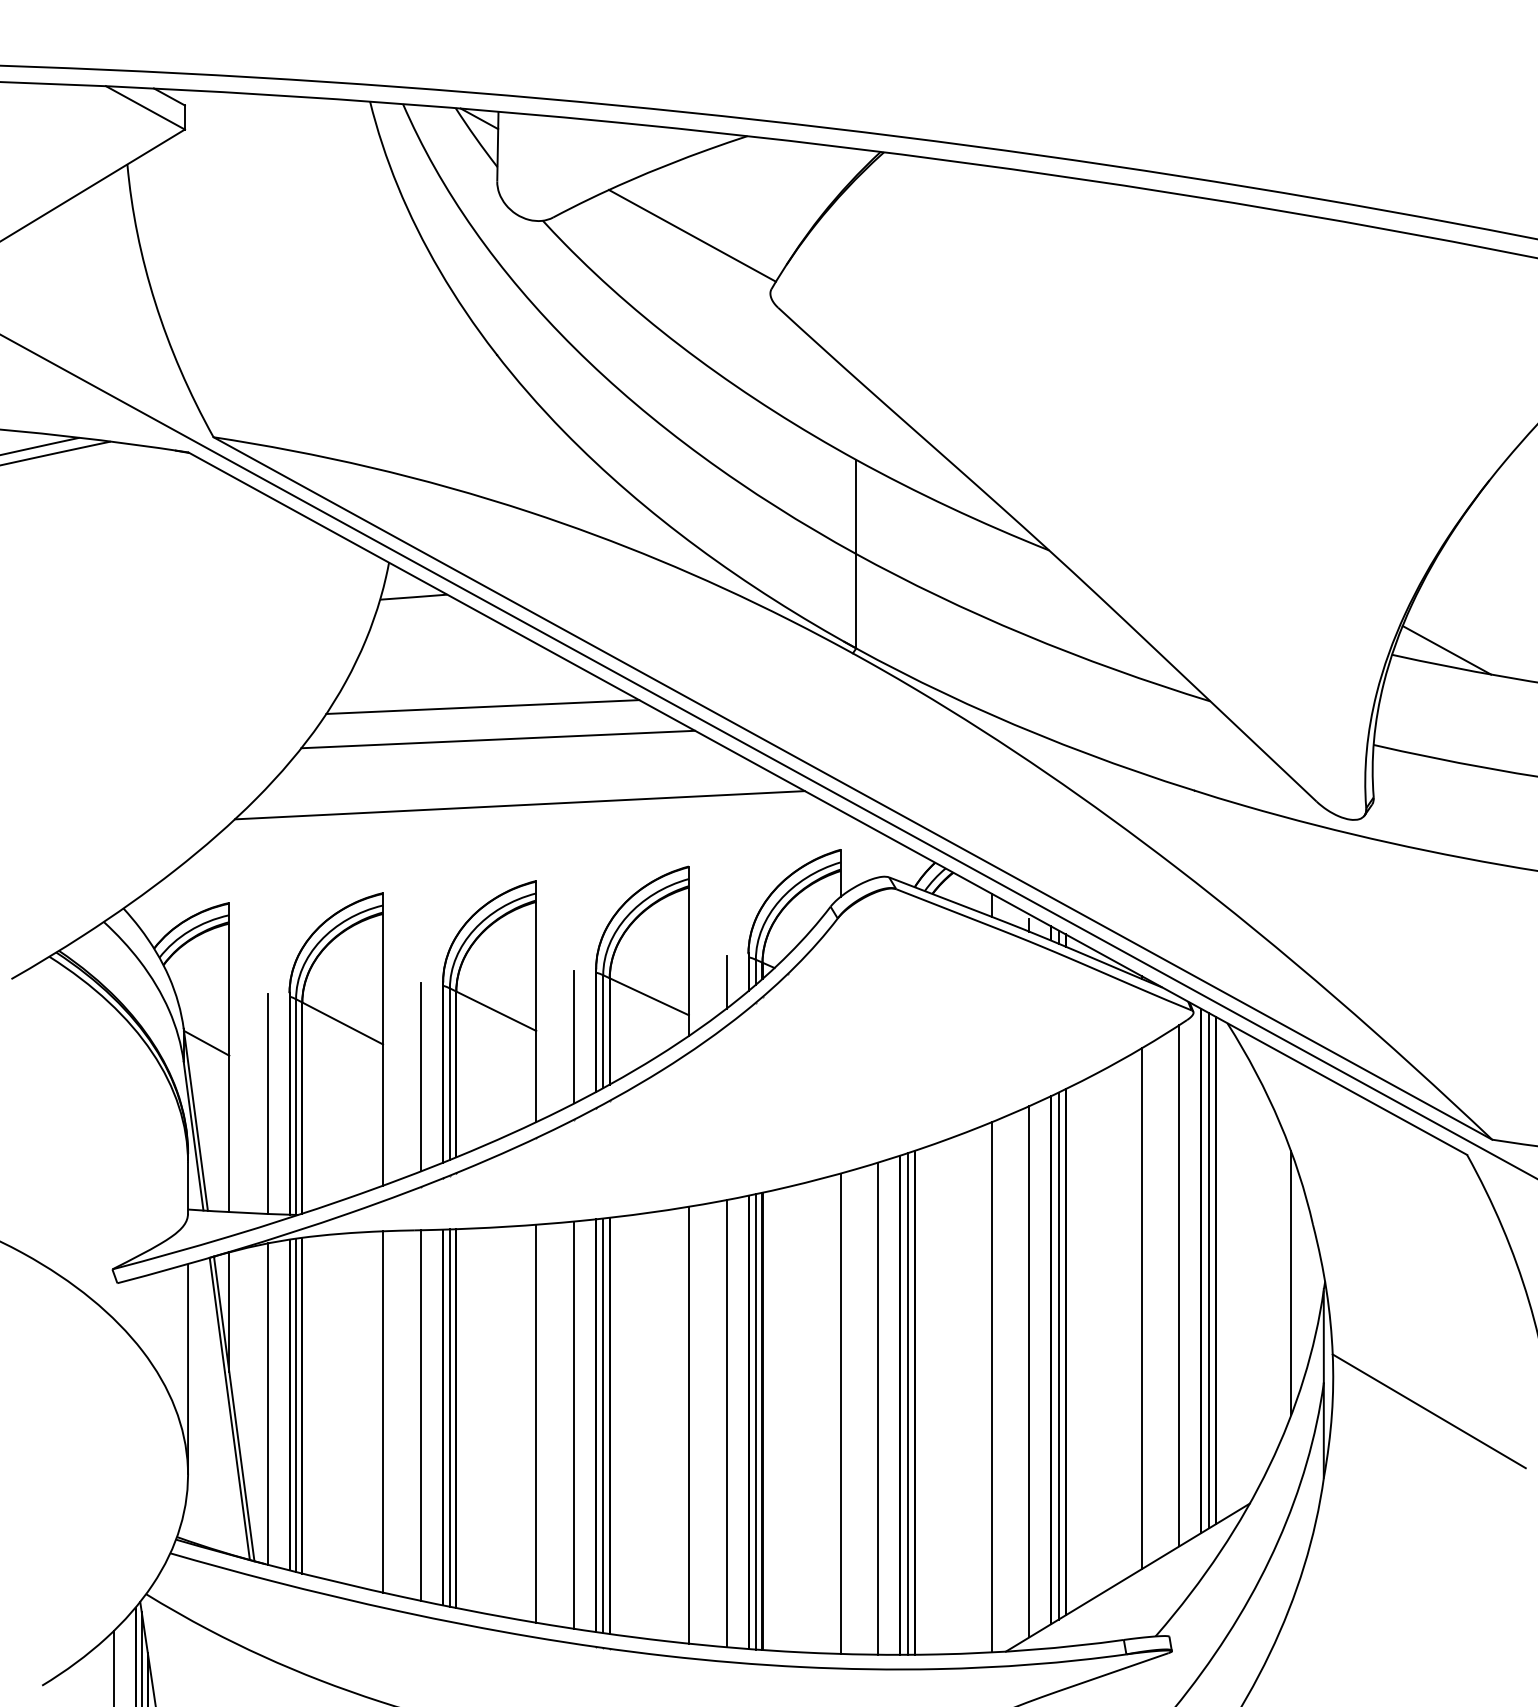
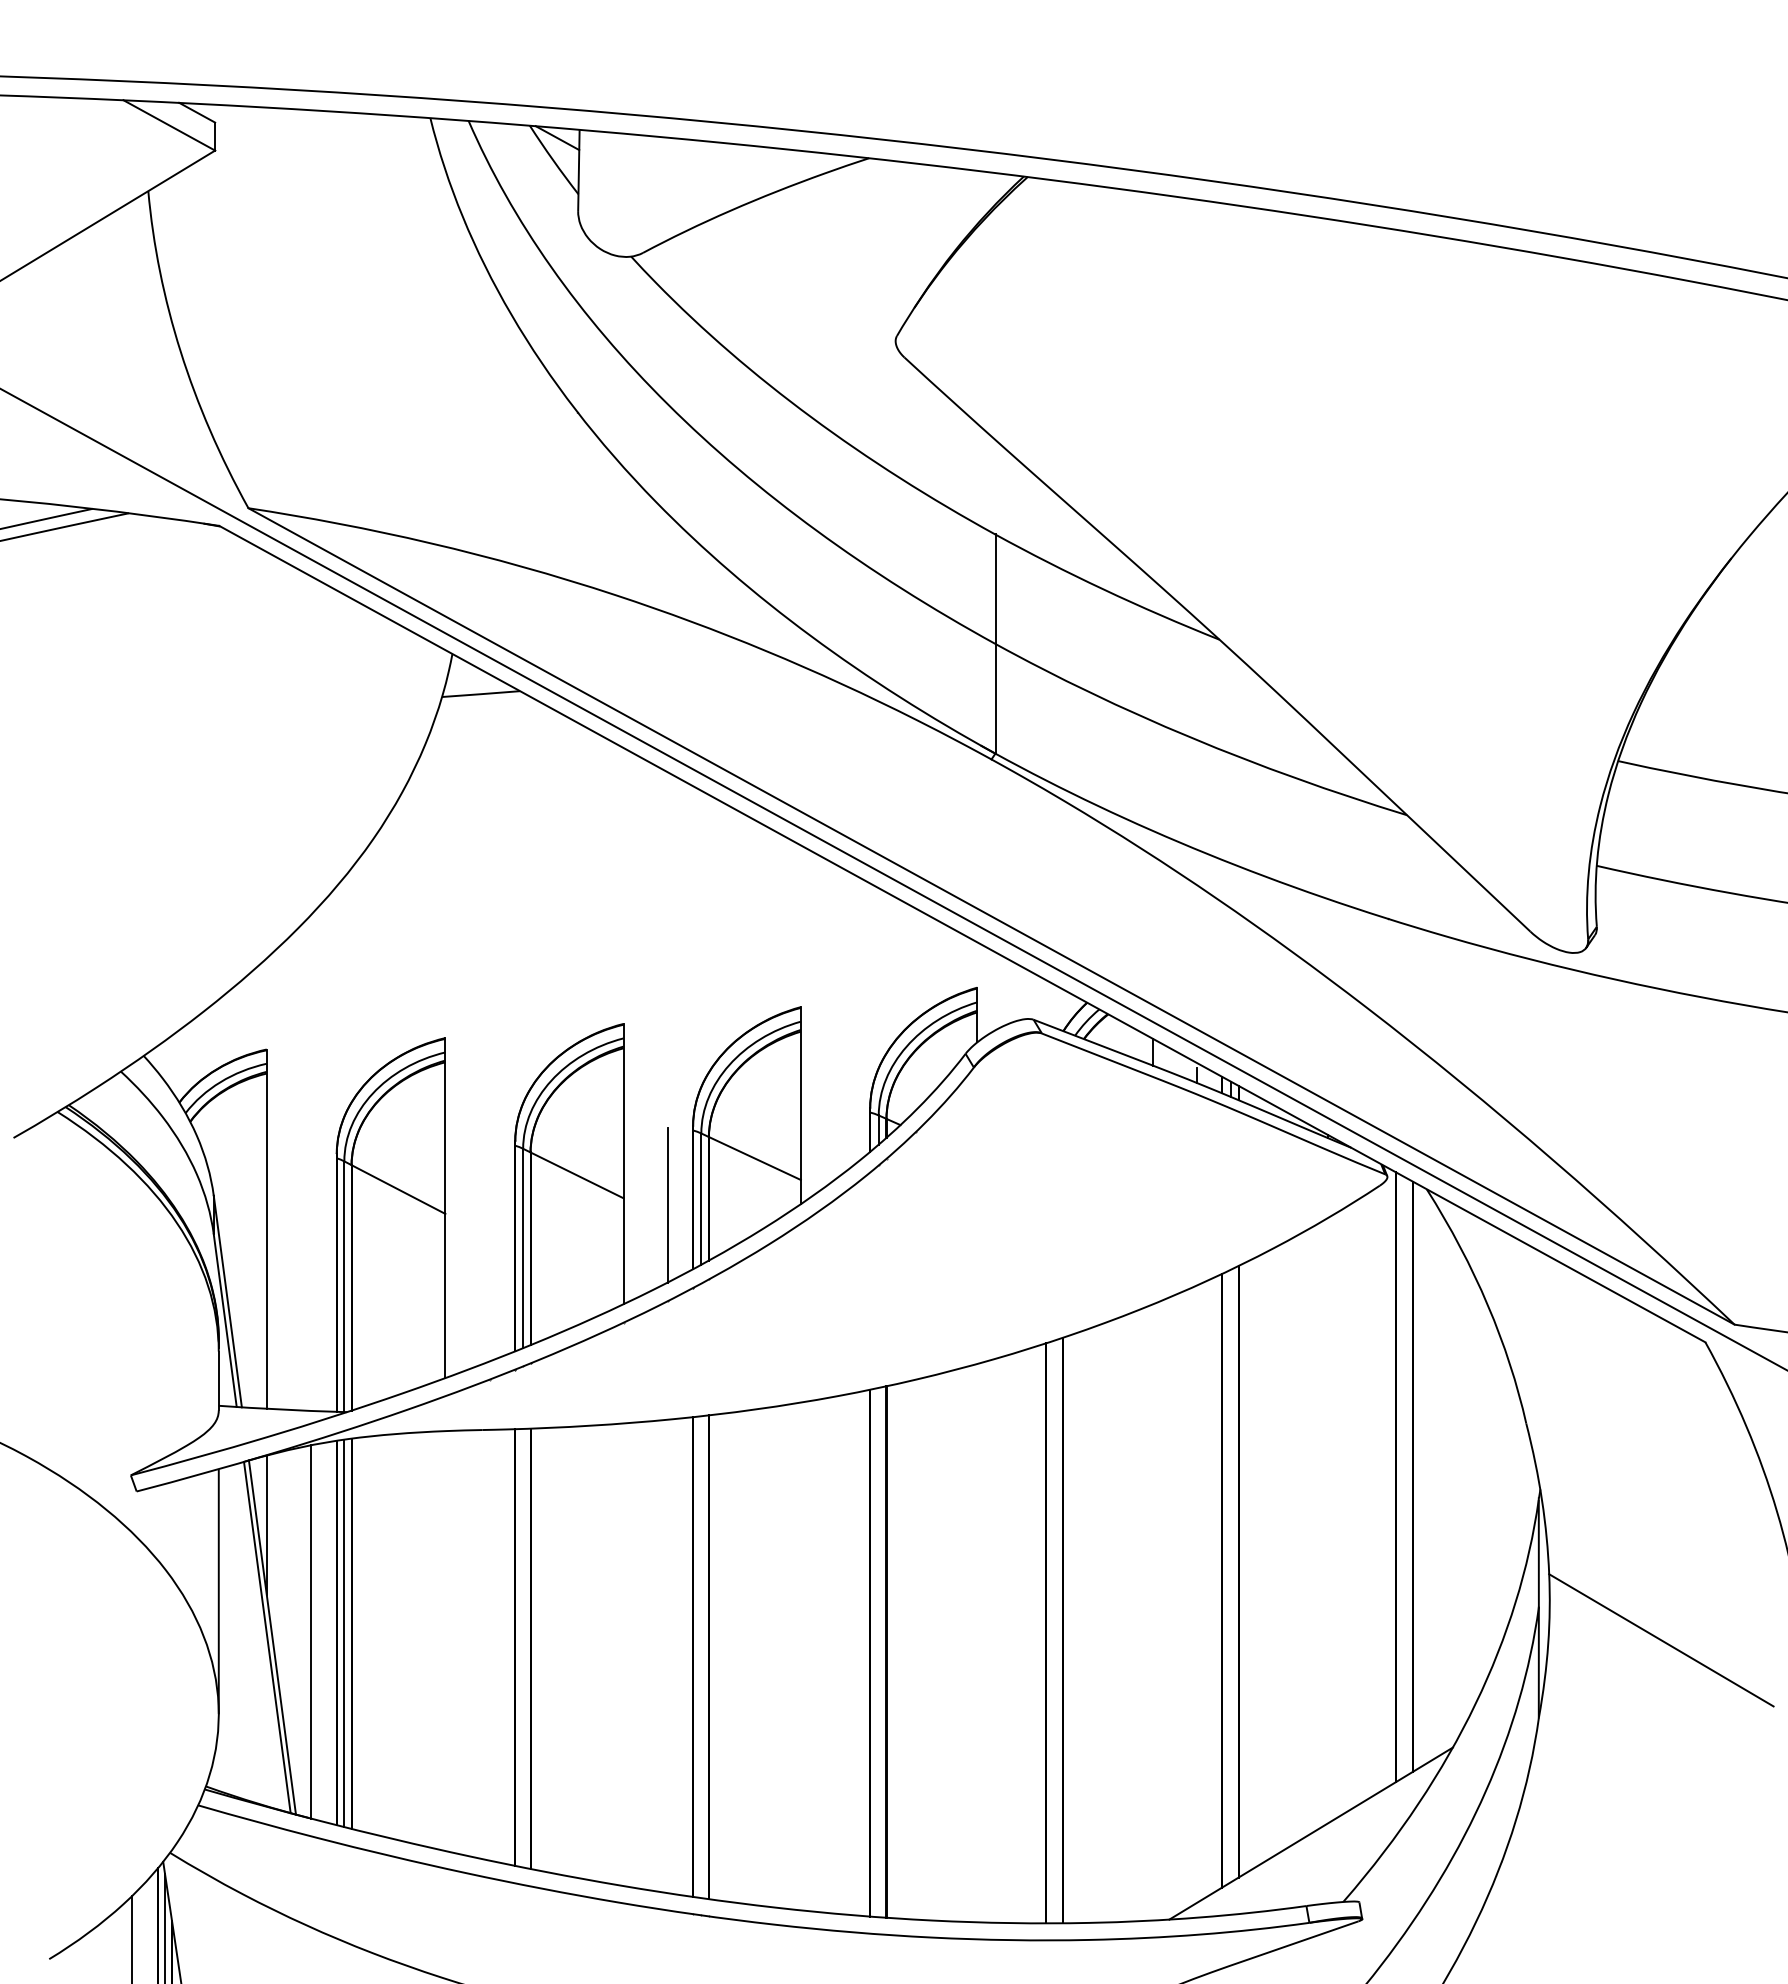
line: (692, 235) -> (805, 273), removed
line: (1446, 650) -> (1681, 755), removed
line: (482, 706) -> (561, 821), removed
line: (498, 739) -> (579, 859), removed
line: (519, 804) -> (604, 935), removed
line: (726, 982) -> (844, 1141), removed
line: (206, 1043) -> (240, 1212), removed
line: (420, 1077) -> (489, 1252), removed
line: (267, 1103) -> (311, 1282), removed
line: (1209, 1270) -> (1405, 1476), removed
line: (1290, 1283) -> (1500, 1491), removed
line: (1178, 1285) -> (1370, 1494), removed
line: (1141, 1308) -> (1327, 1520), removed
line: (1058, 1355) -> (1230, 1575), removed
line: (1029, 1371) -> (1196, 1594), removed
line: (992, 1387) -> (1153, 1612), removed
line: (907, 1403) -> (1055, 1631), removed
line: (878, 1408) -> (1021, 1637), removed
line: (383, 1412) -> (445, 1641), removed
line: (840, 1413) -> (977, 1642), removed
line: (420, 1414) -> (489, 1644), removed
line: (450, 1417) -> (523, 1647), removed
line: (755, 1421) -> (878, 1652), removed
line: (536, 1423) -> (623, 1654), removed
line: (726, 1423) -> (844, 1654), removed
line: (574, 1425) -> (667, 1656), removed
line: (688, 1425) -> (800, 1656), removed
line: (603, 1426) -> (701, 1657), removed

